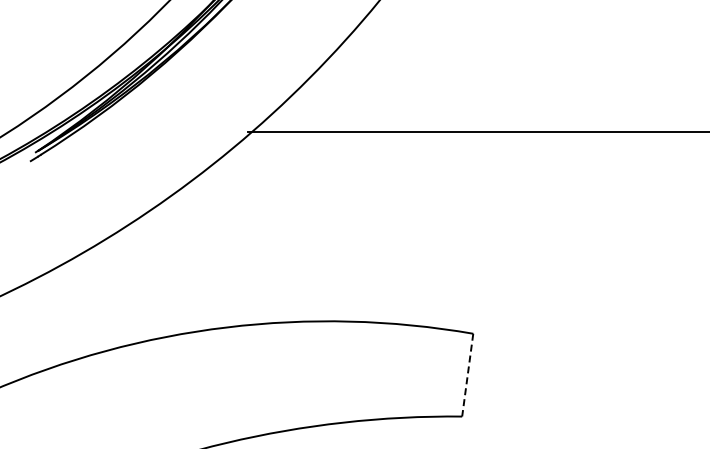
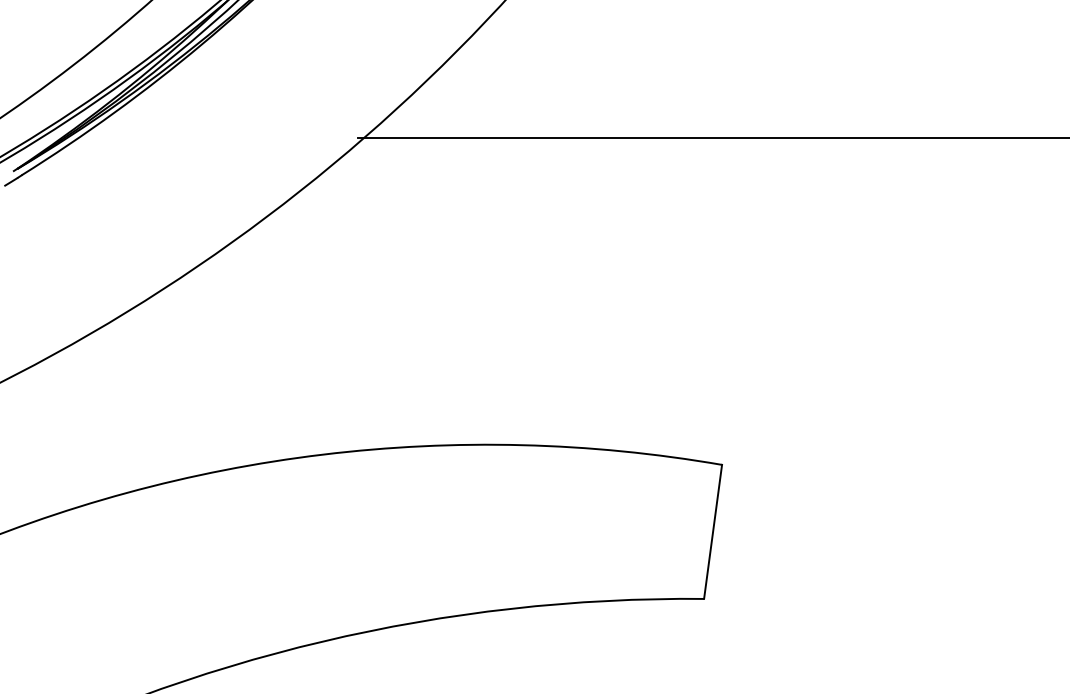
line: (467, 375) -> (712, 532), dashed -> solid

